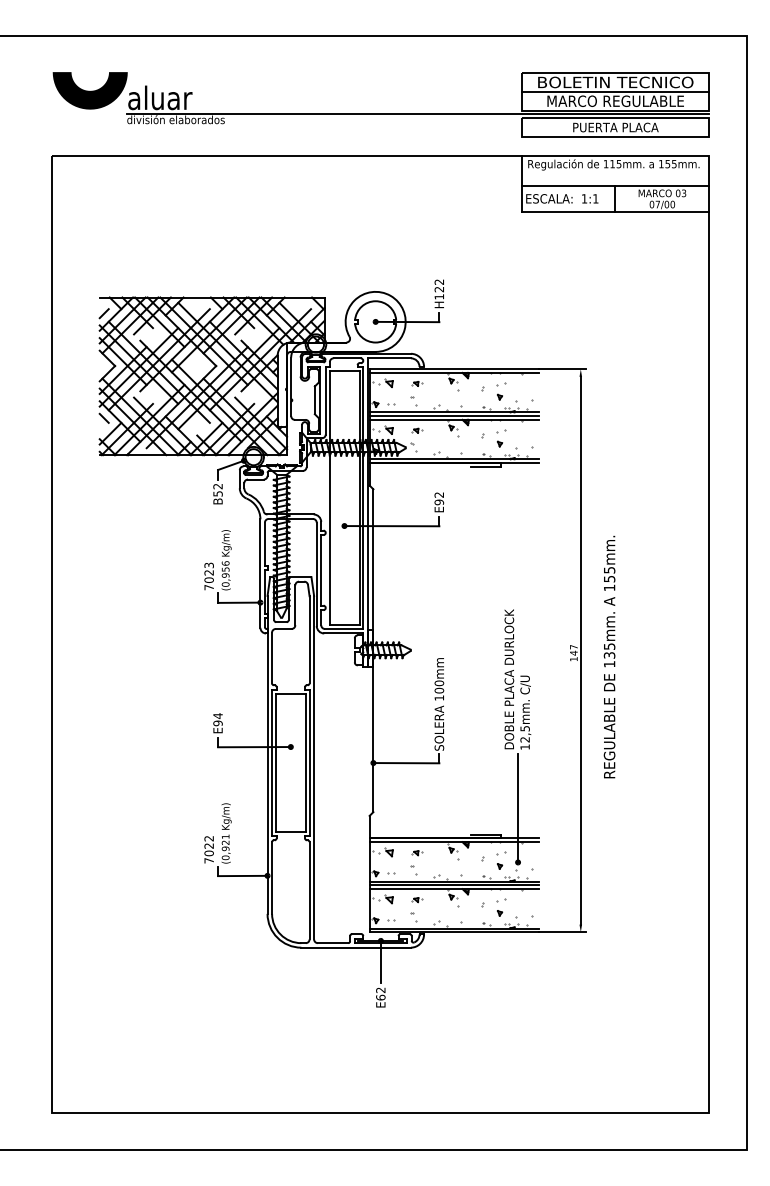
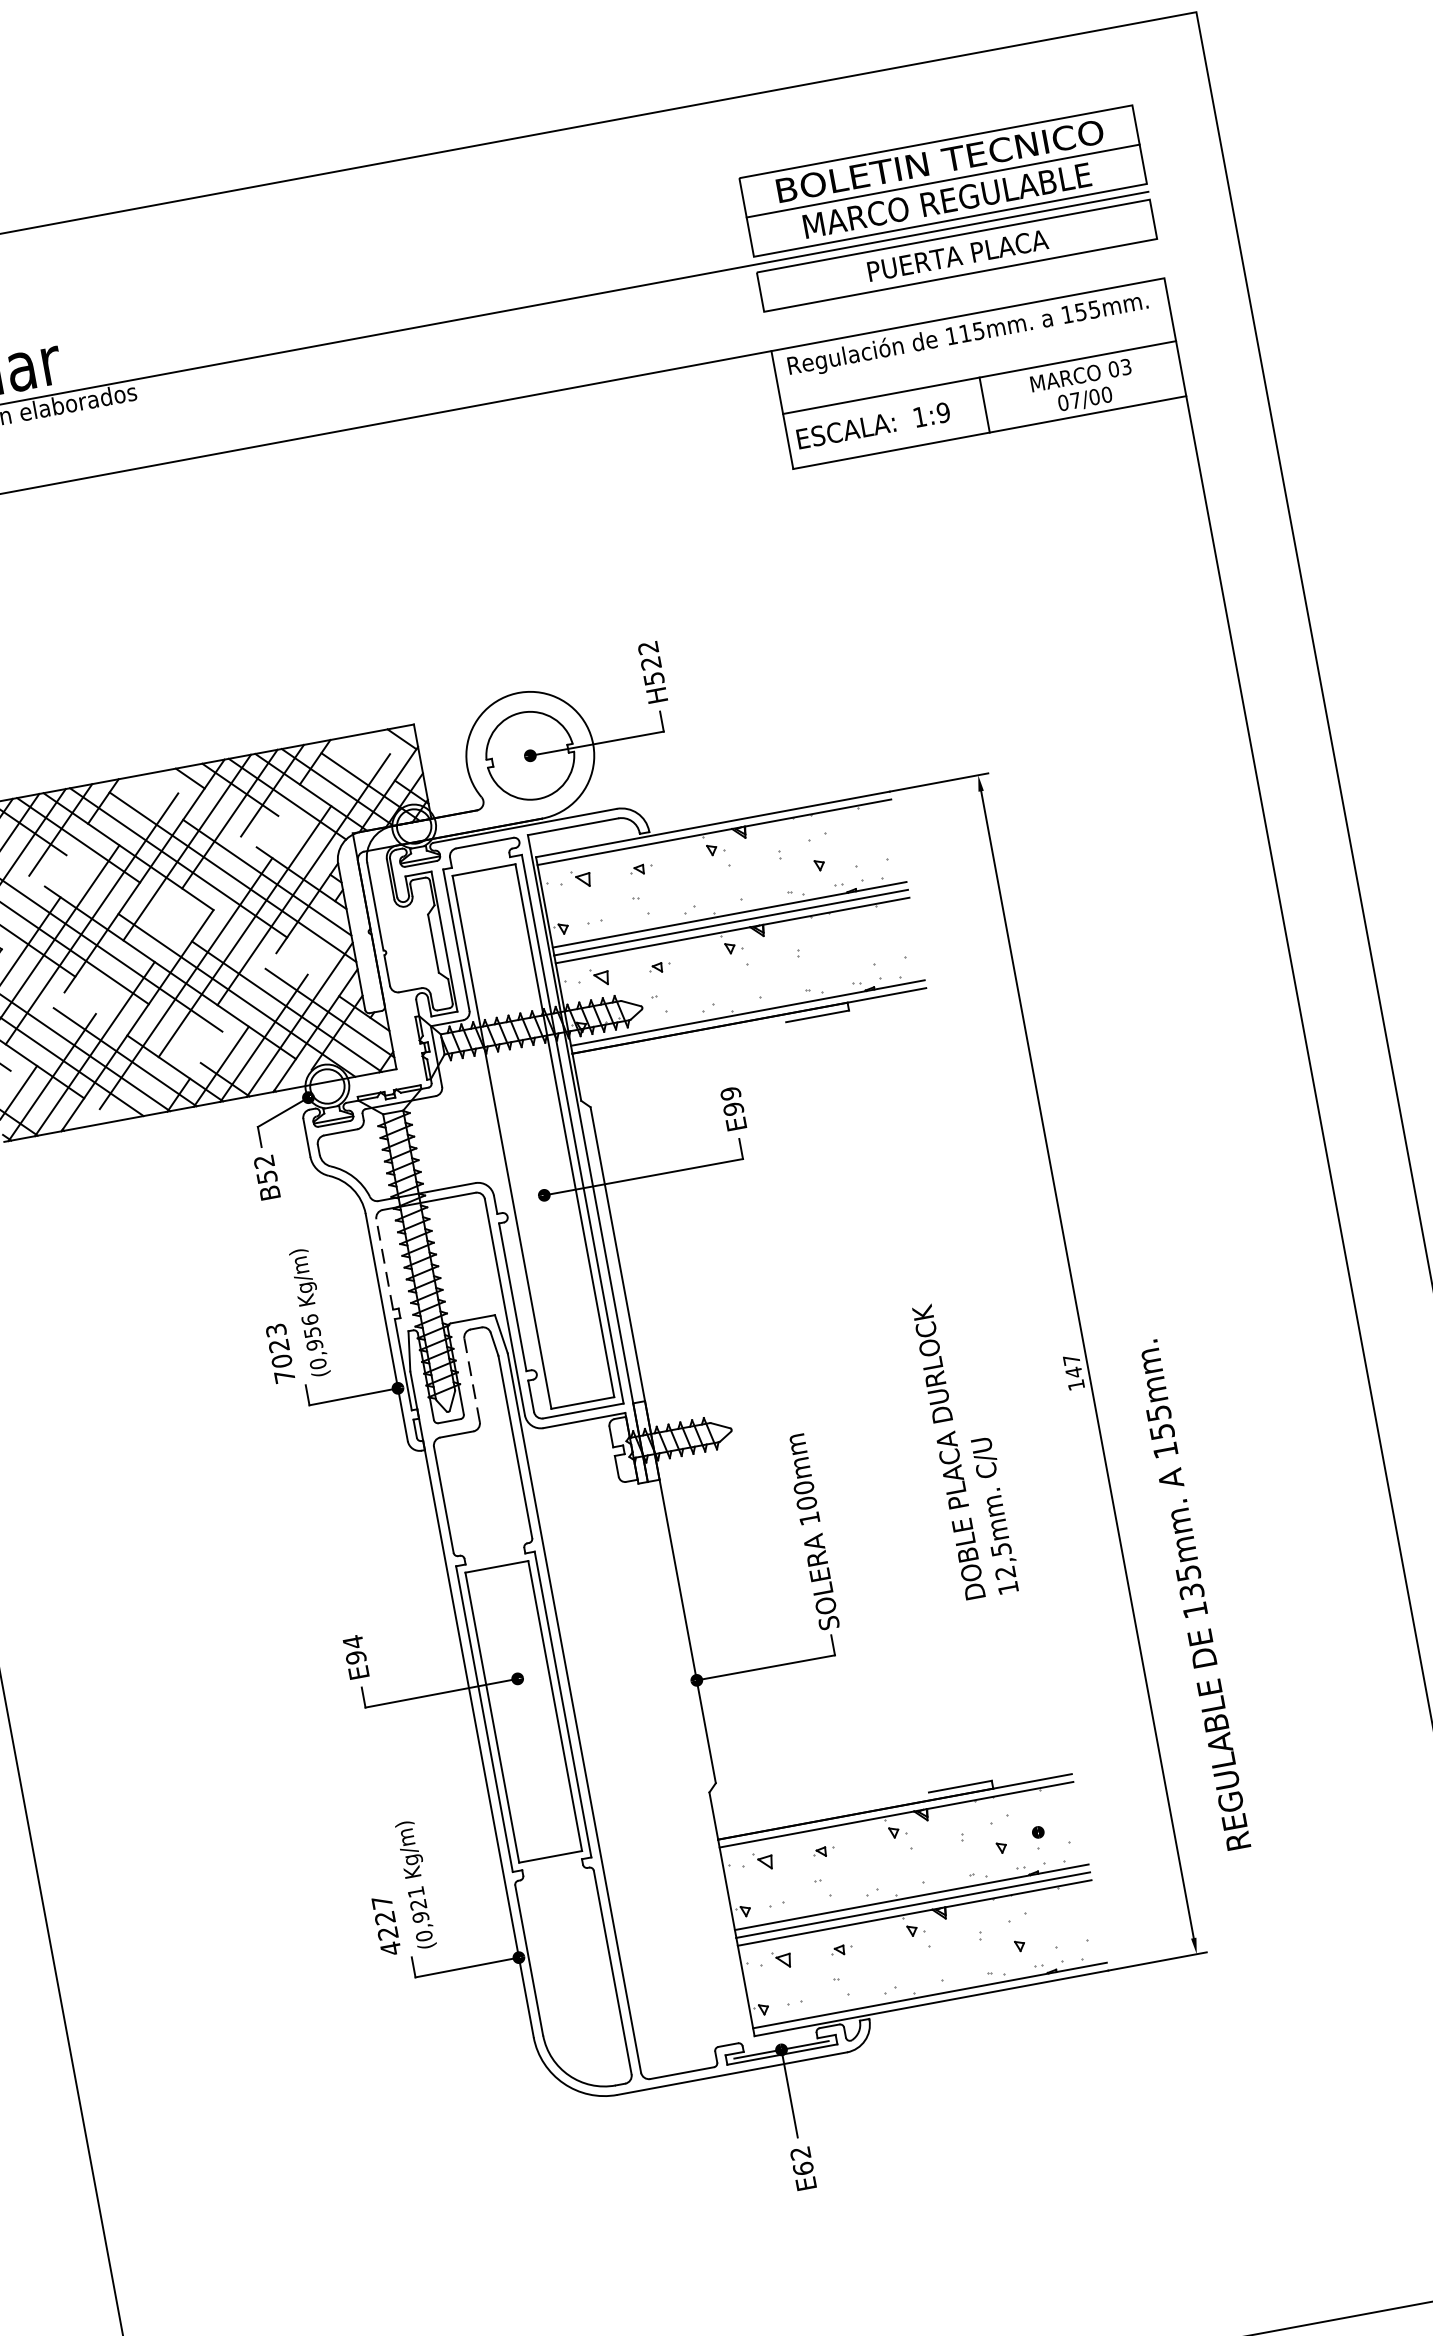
text: (595, 198) -> (942, 412), 1:1 -> 1:9
text: (439, 296) -> (654, 677), H122 -> H522
part: (501, 438) -> (839, 951), removed
text: (439, 494) -> (730, 1092), E92 -> E99
line: (264, 544) -> (383, 1265), solid -> dashed
line: (295, 605) -> (472, 1380), solid -> dashed
text: (609, 656) -> (1192, 1593), moved
line: (518, 807) -> (1017, 1717), removed
text: (208, 849) -> (385, 1925), 7022 -> 4227

